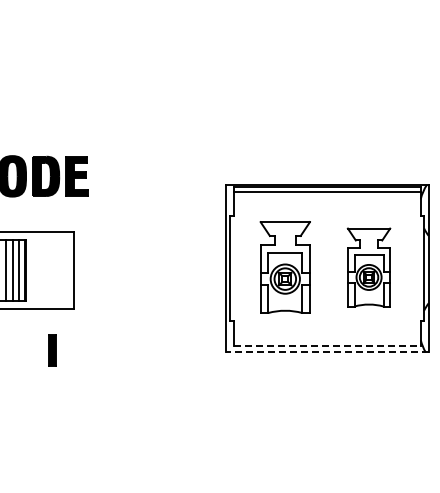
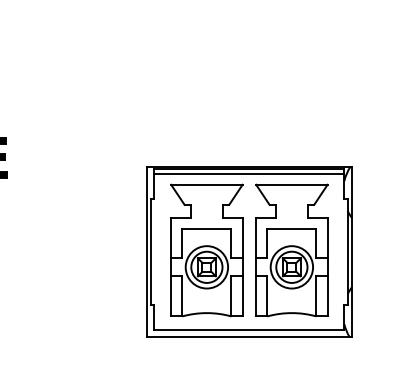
part: (285, 267) -> (207, 250), size x1.43
part: (368, 267) -> (291, 250), size x1.67
line: (327, 345) -> (249, 329), dashed -> solid
line: (326, 352) -> (248, 336), dashed -> solid

